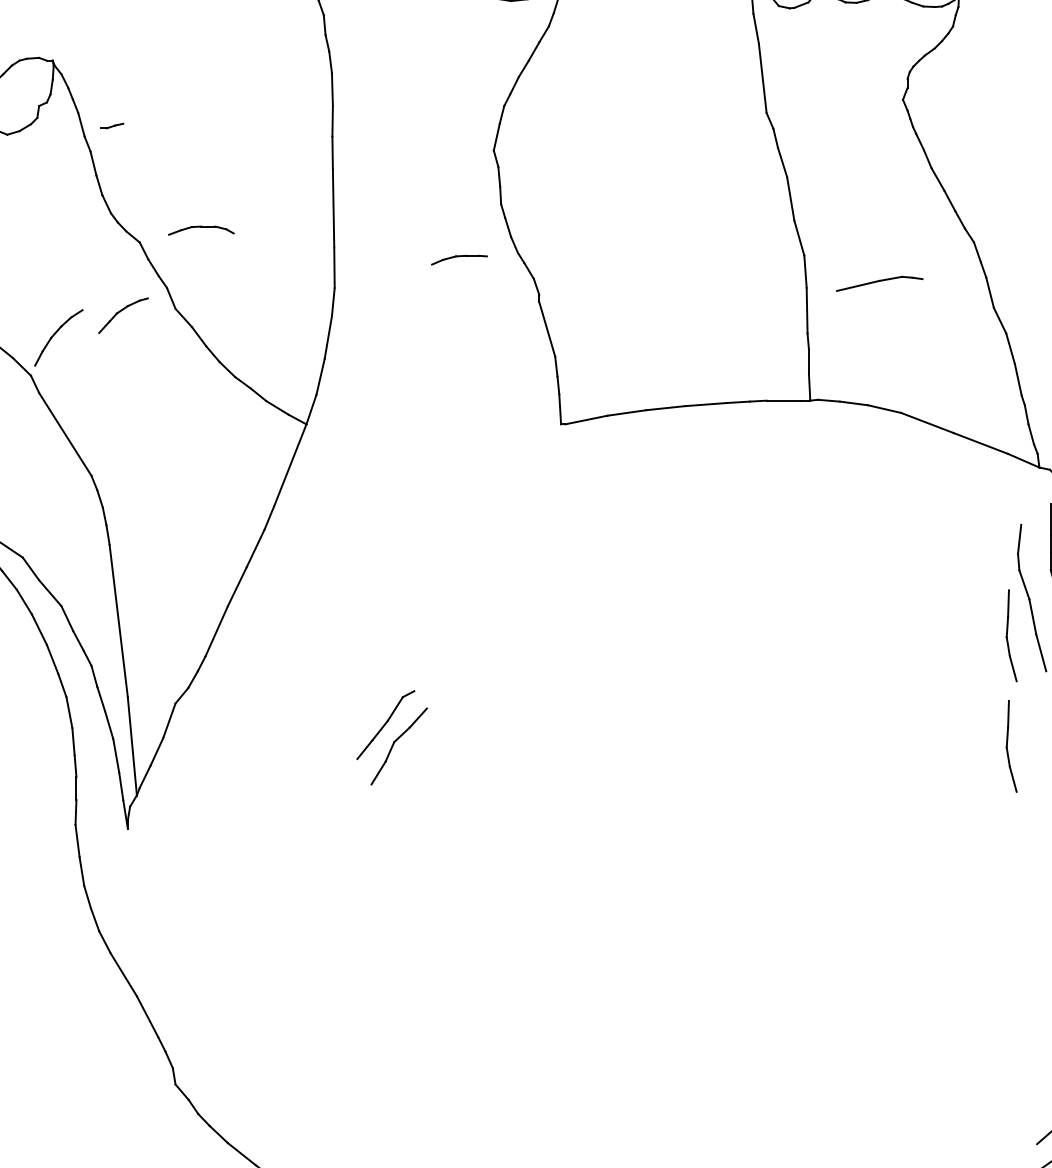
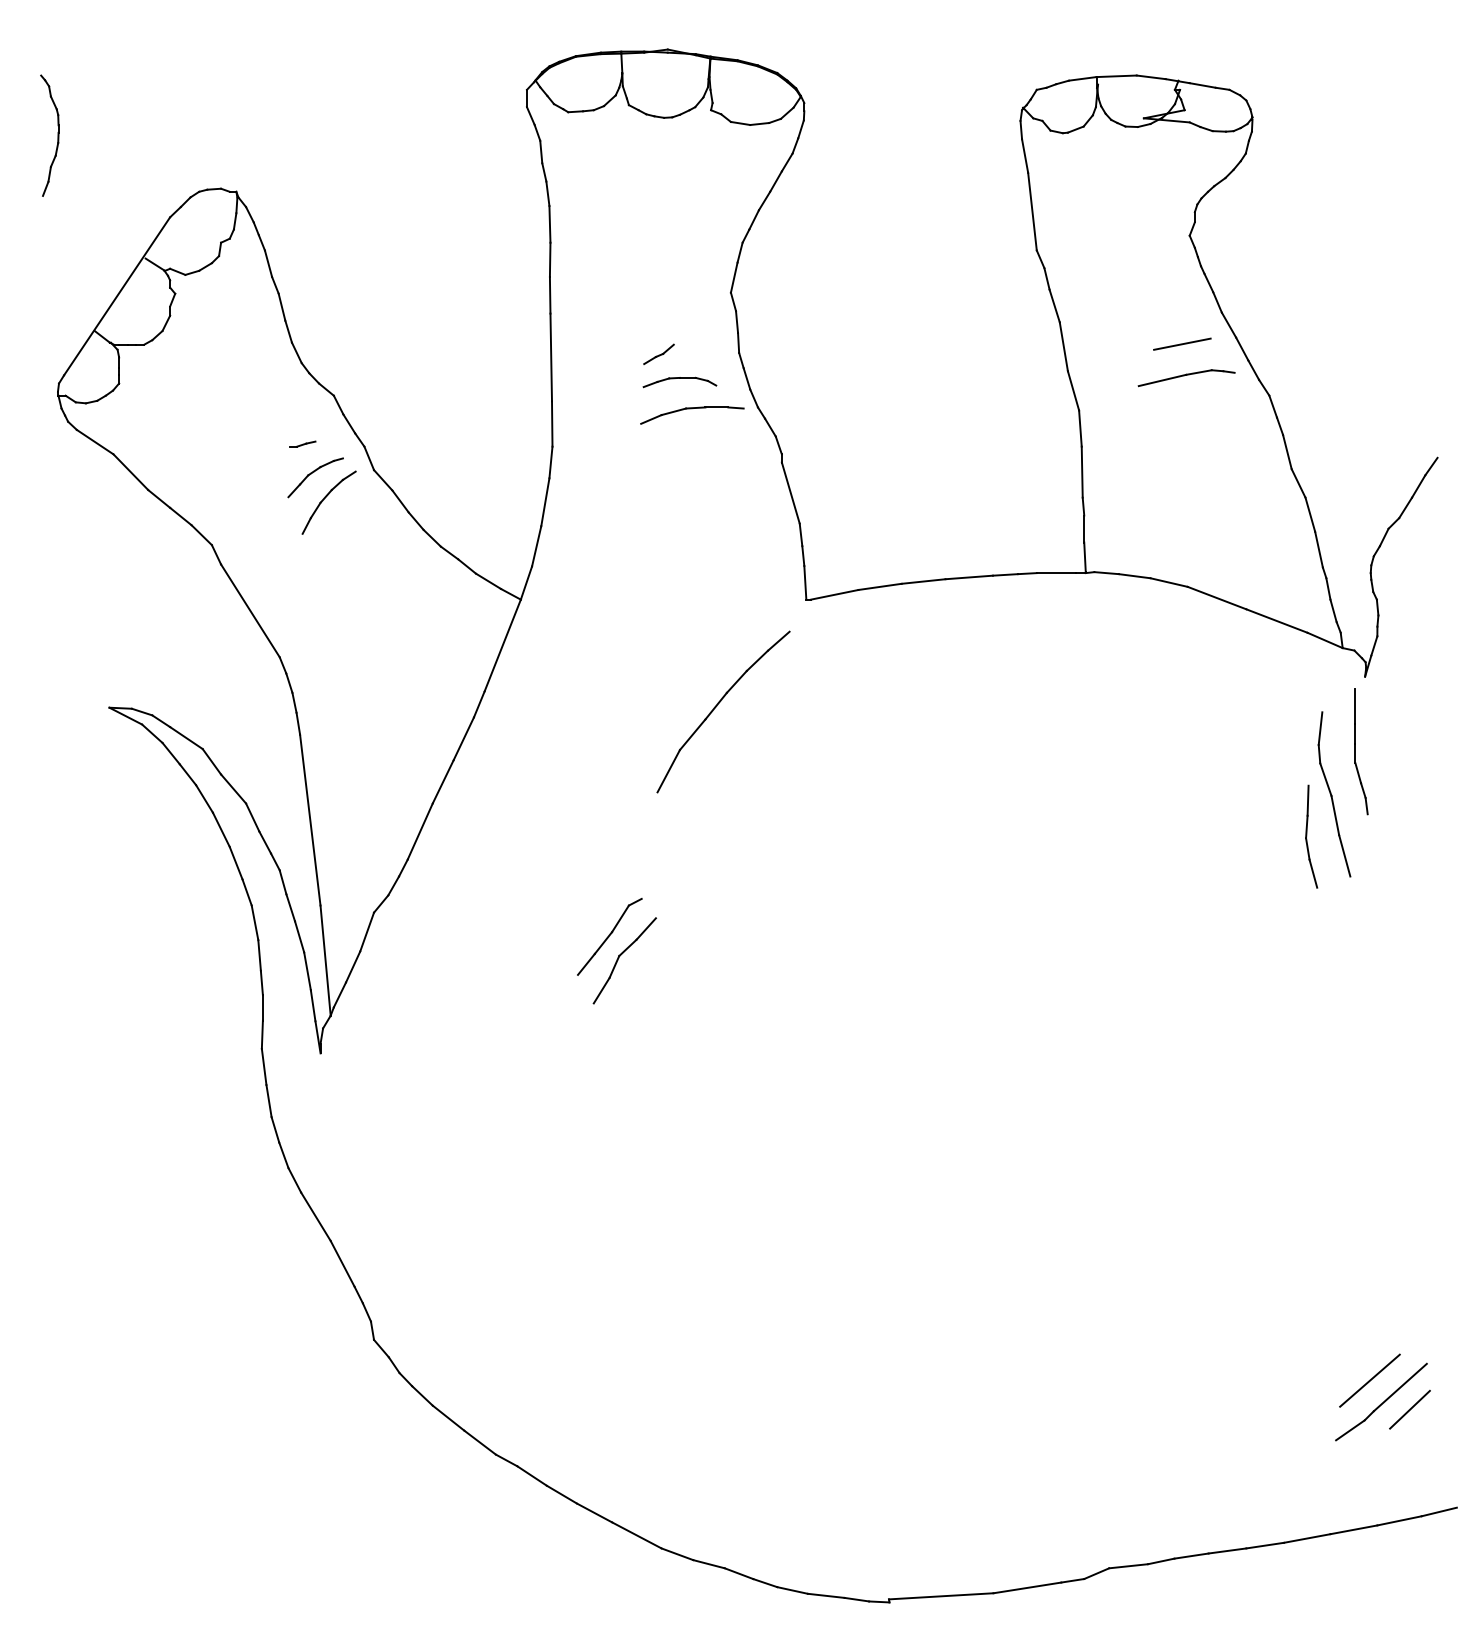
line: (111, 125) -> (302, 443), moved
line: (896, 195) -> (1182, 343), added
part: (429, 204) -> (658, 353), added
part: (200, 230) -> (679, 382), moved
part: (459, 260) -> (692, 415), size x1.67
part: (879, 284) -> (1186, 378), moved
part: (58, 337) -> (328, 502), moved
part: (481, 519) -> (717, 706), added
part: (1011, 746) -> (1311, 960), removed

